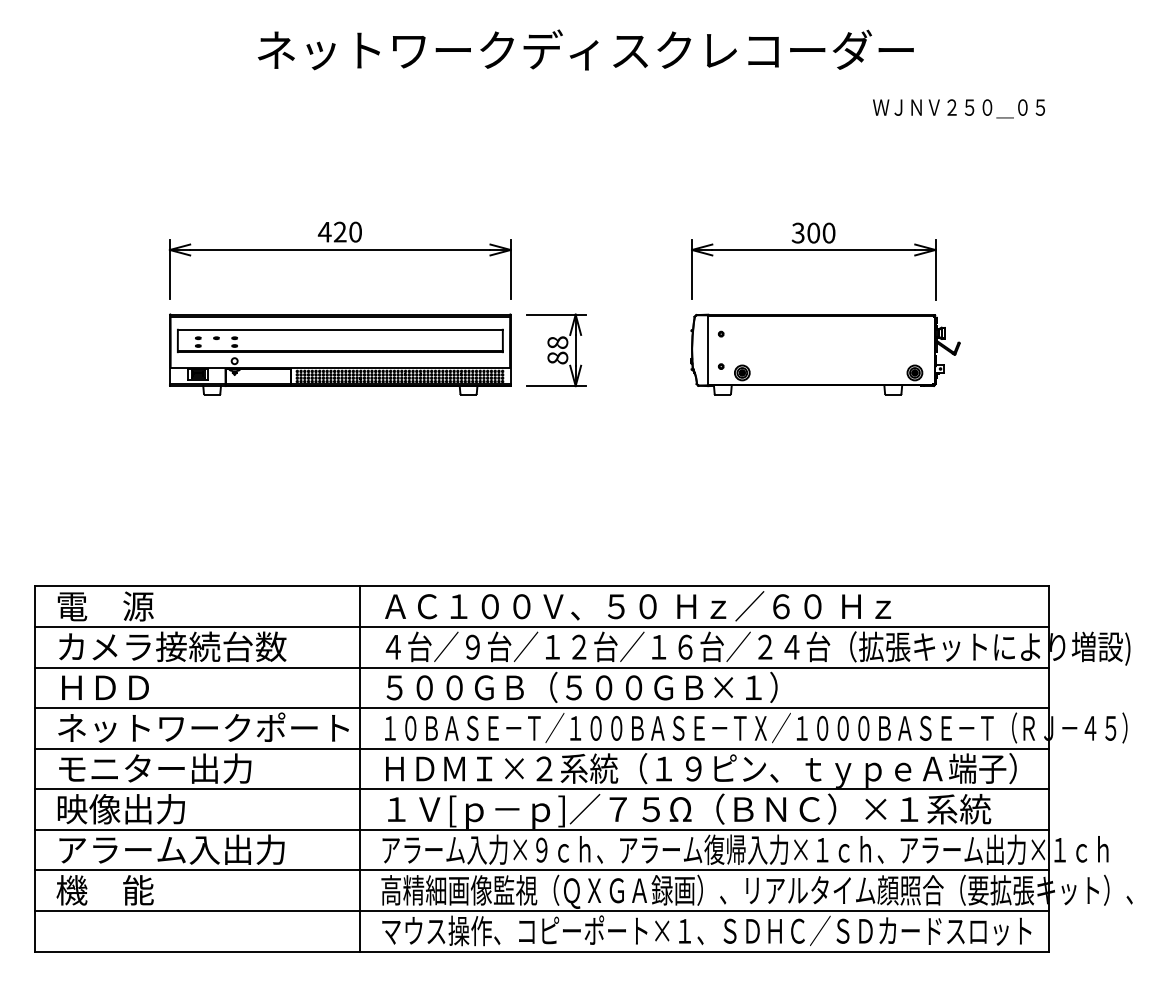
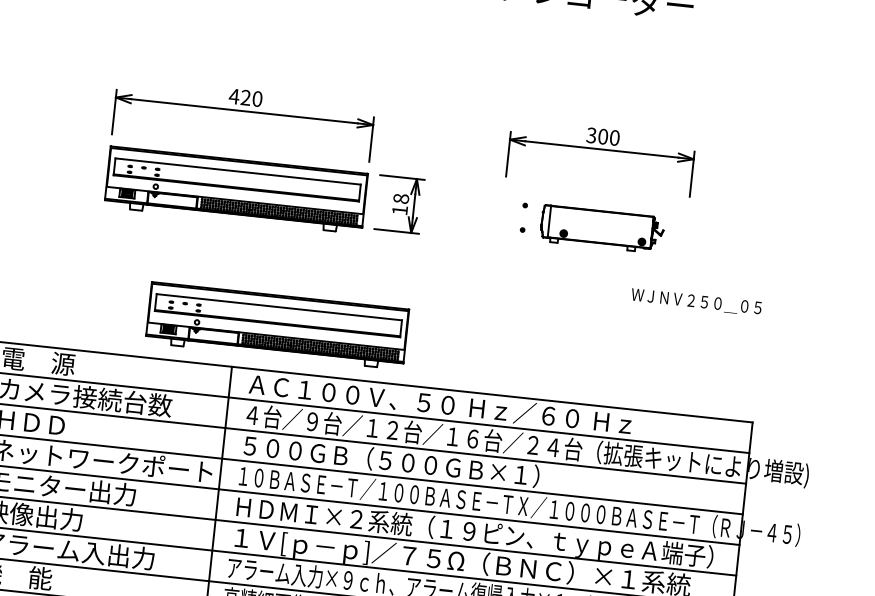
text: (958, 108) -> (696, 301), moved
part: (825, 354) -> (602, 229), size x0.6
text: (557, 357) -> (399, 209), 88 -> 18
part: (413, 526) -> (277, 325), added

